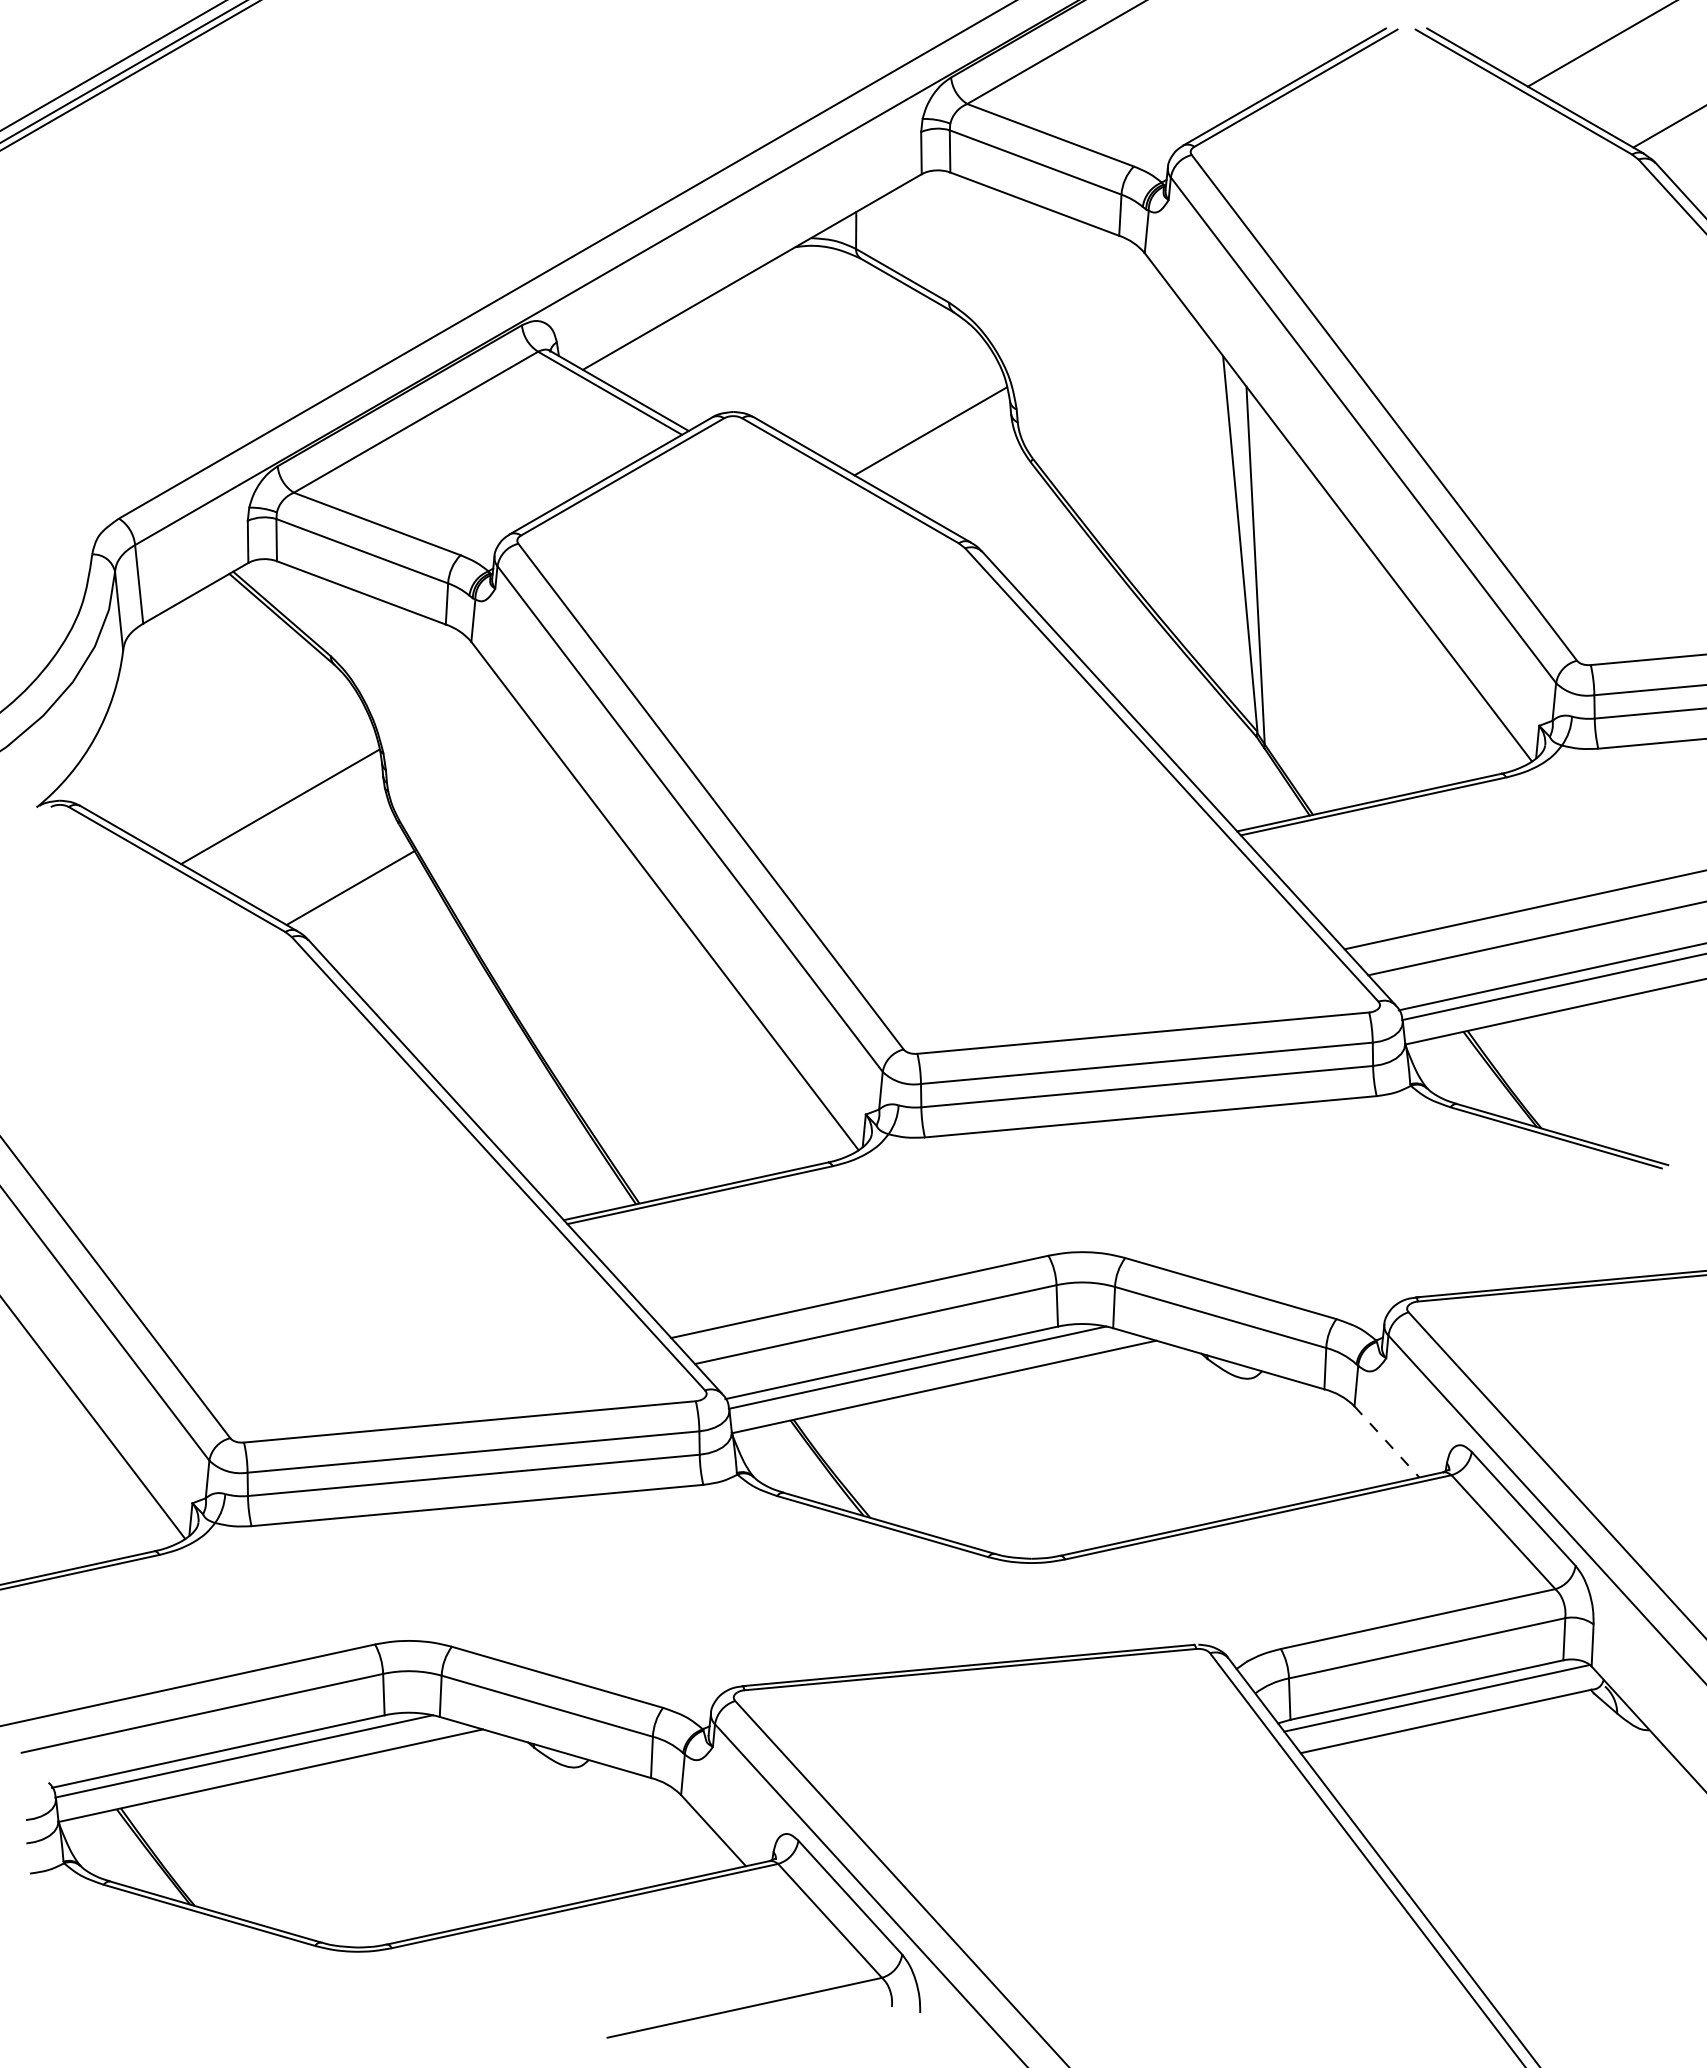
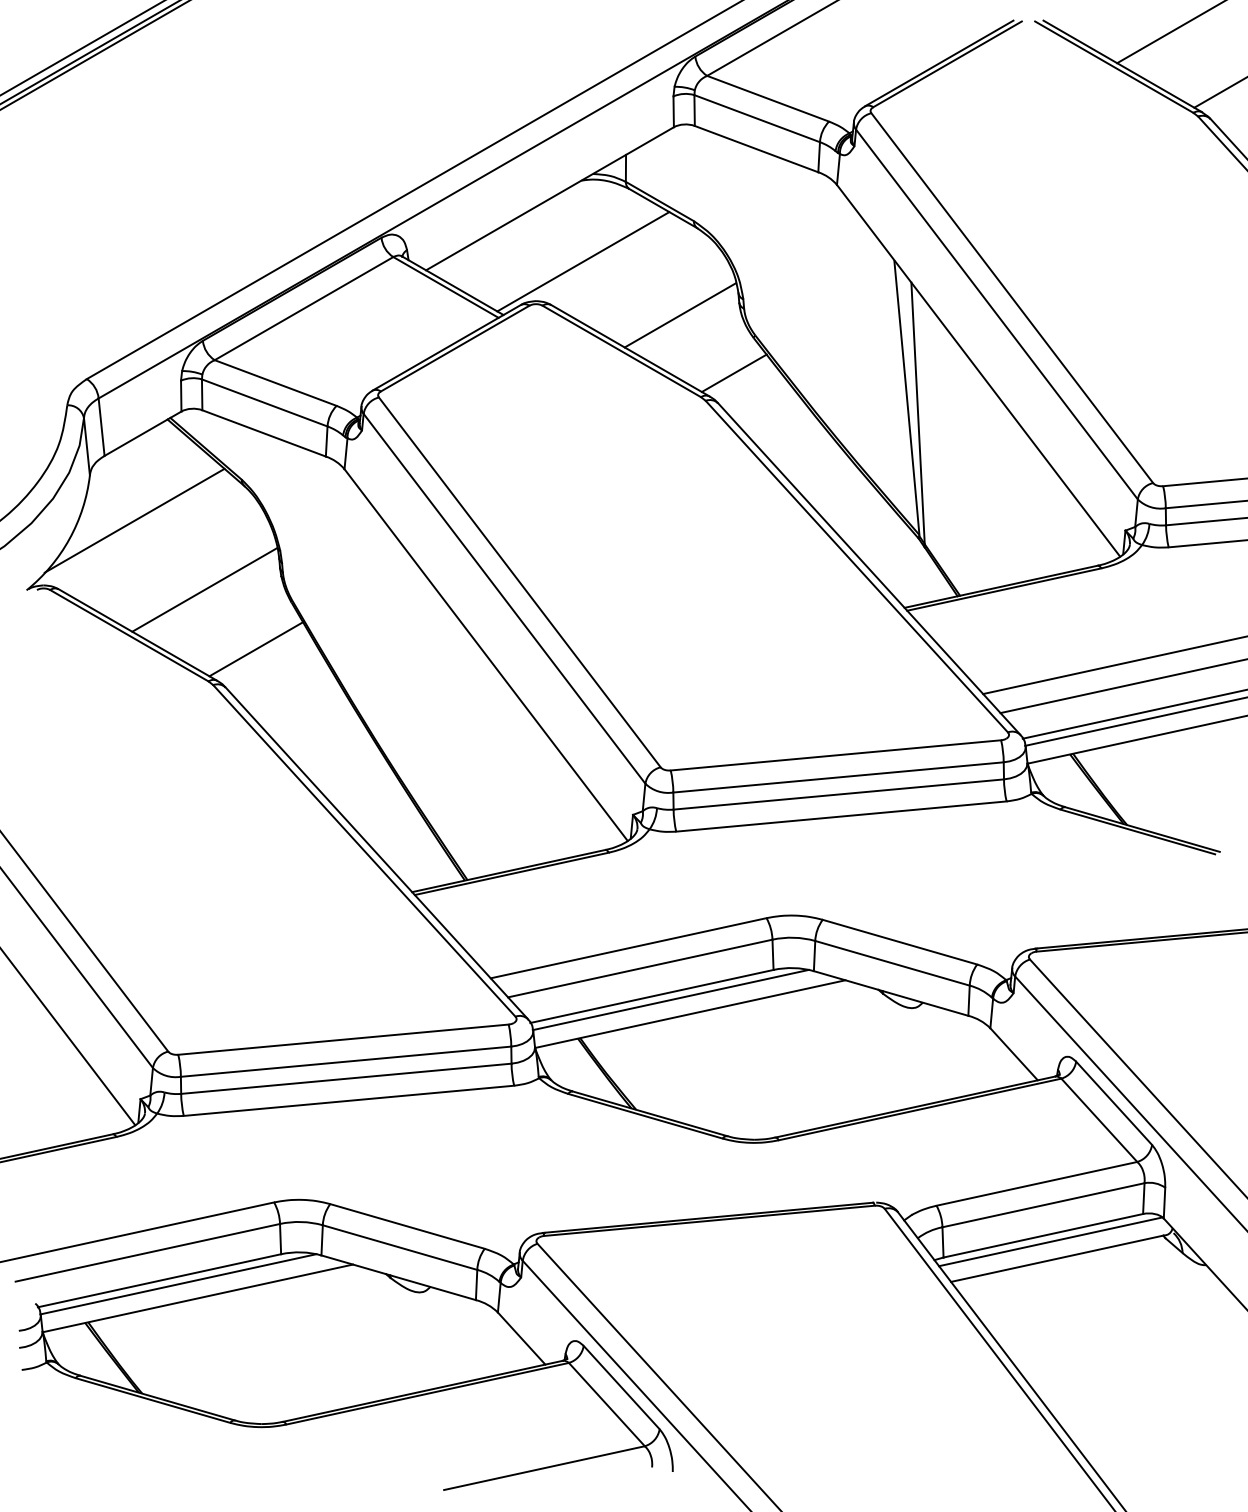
line: (797, 358) -> (583, 262), added
line: (1004, 510) -> (734, 373), added
line: (184, 712) -> (134, 520), added
line: (1387, 1442) -> (1014, 1054), dashed -> solid

